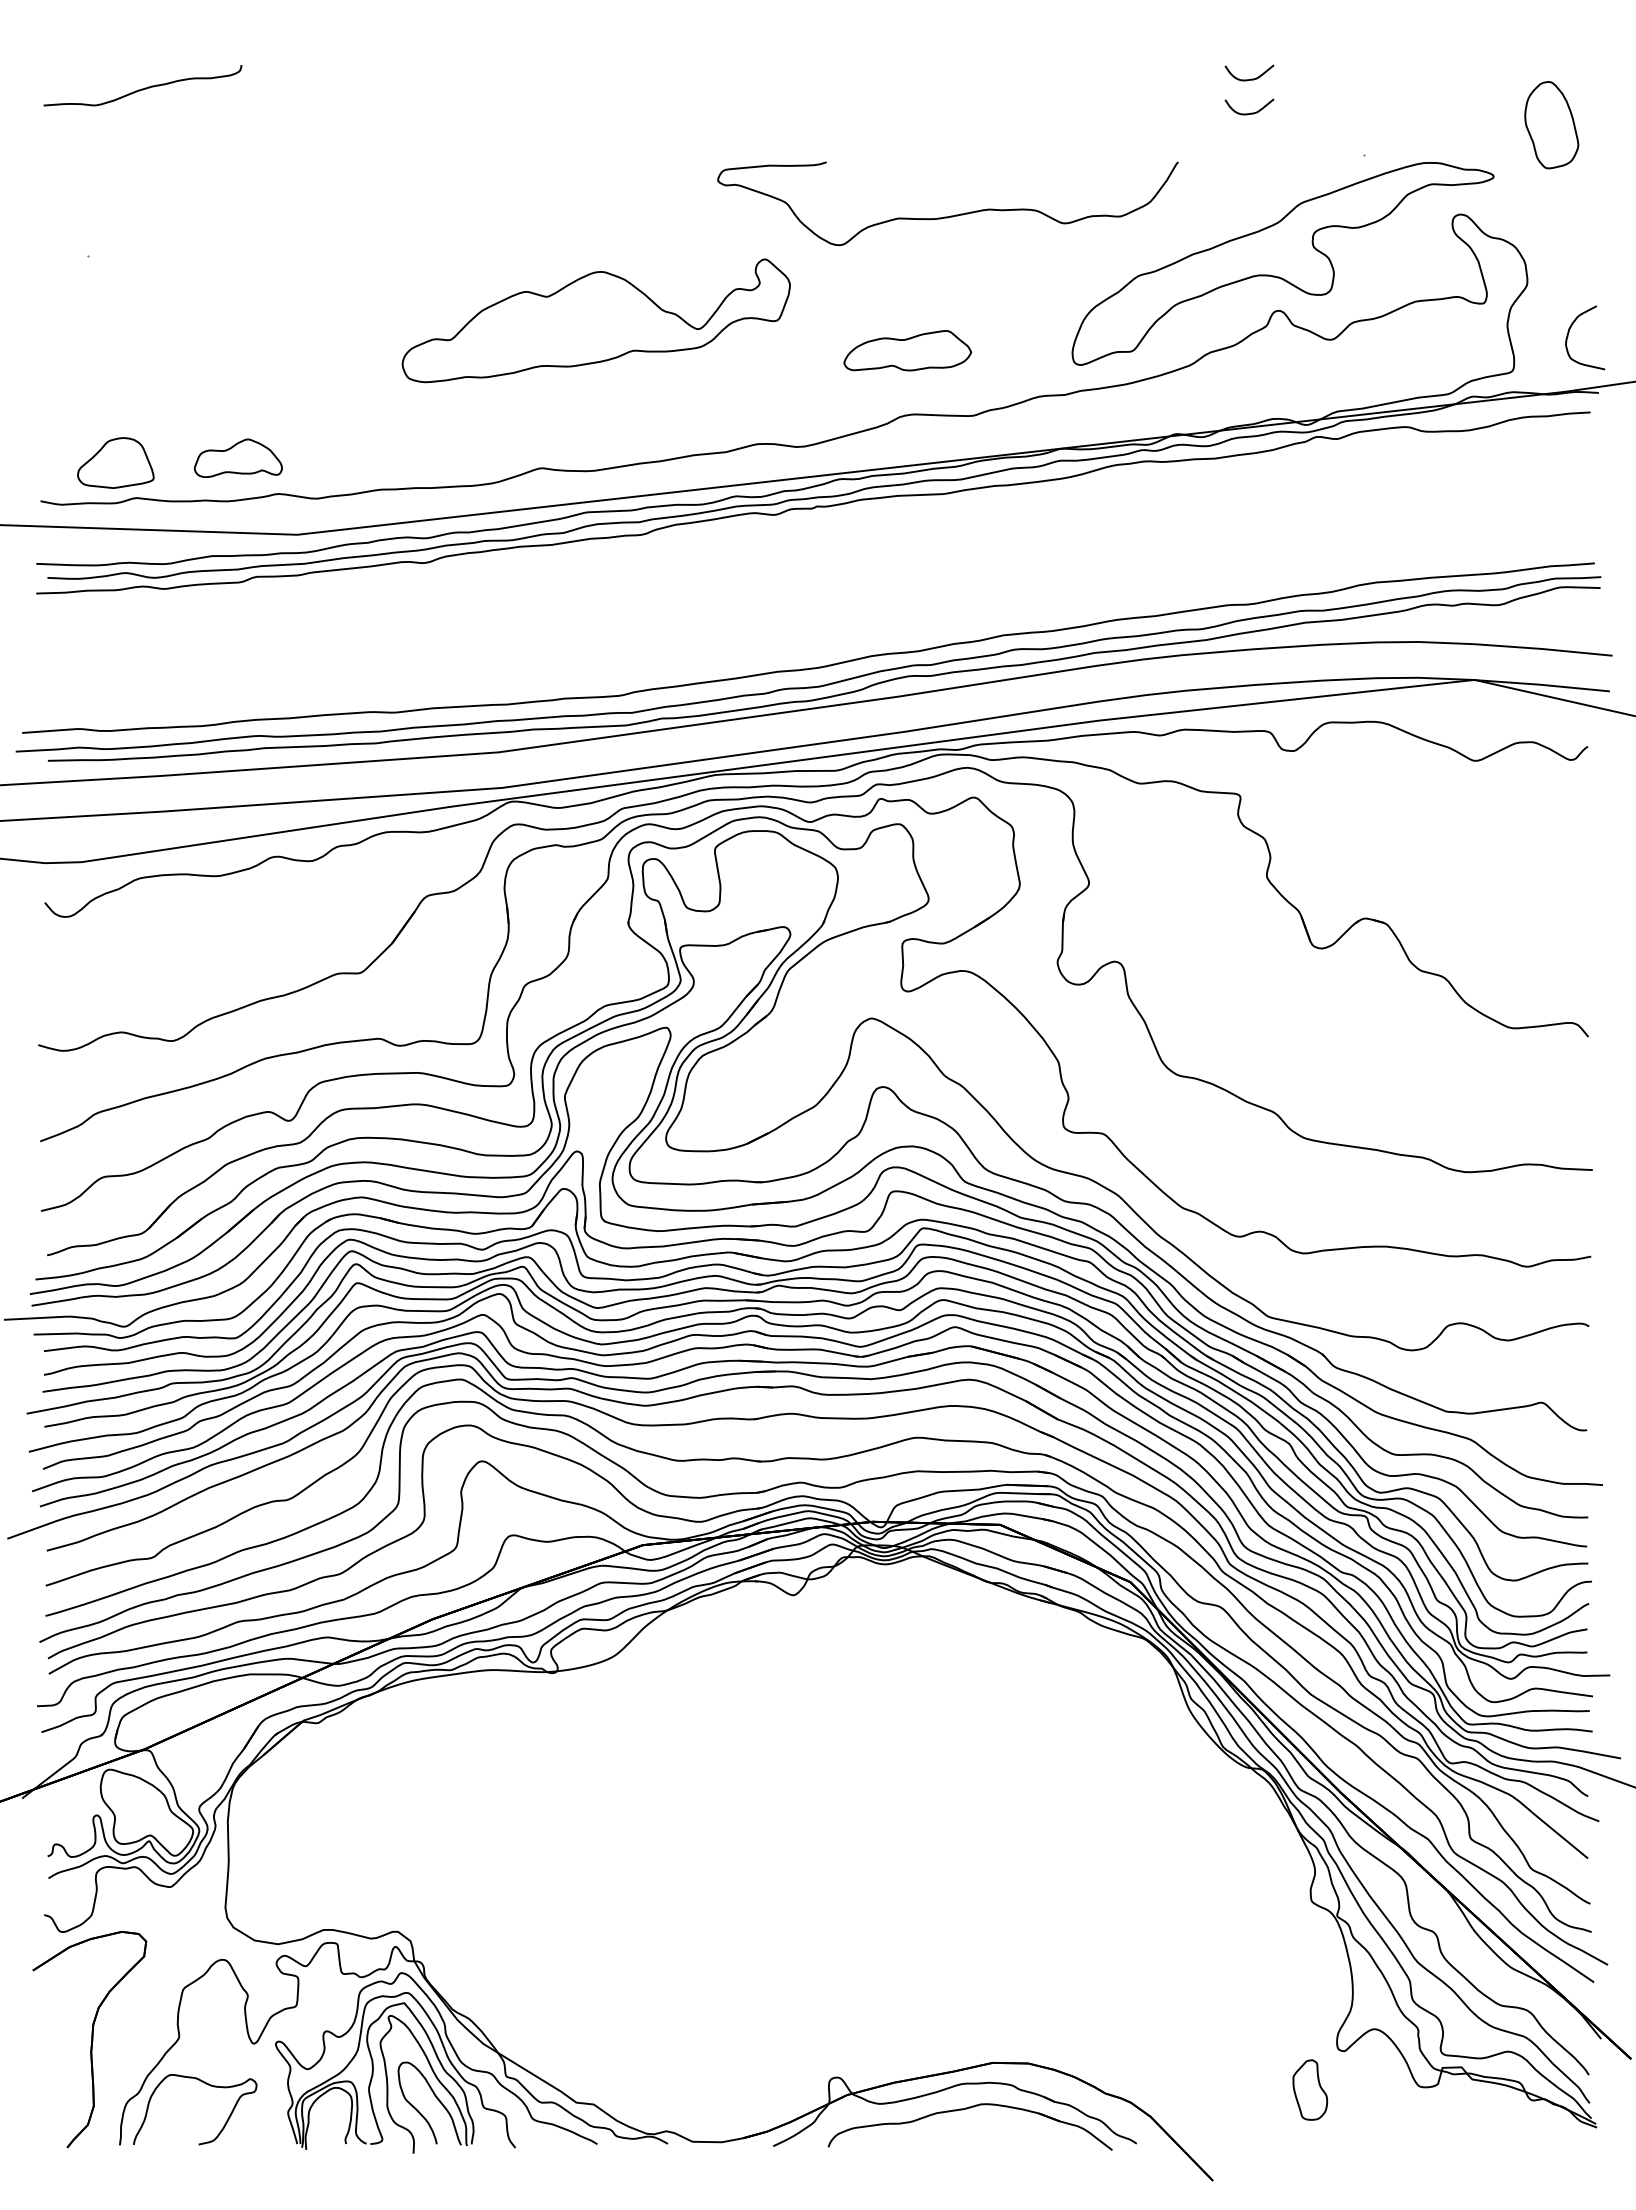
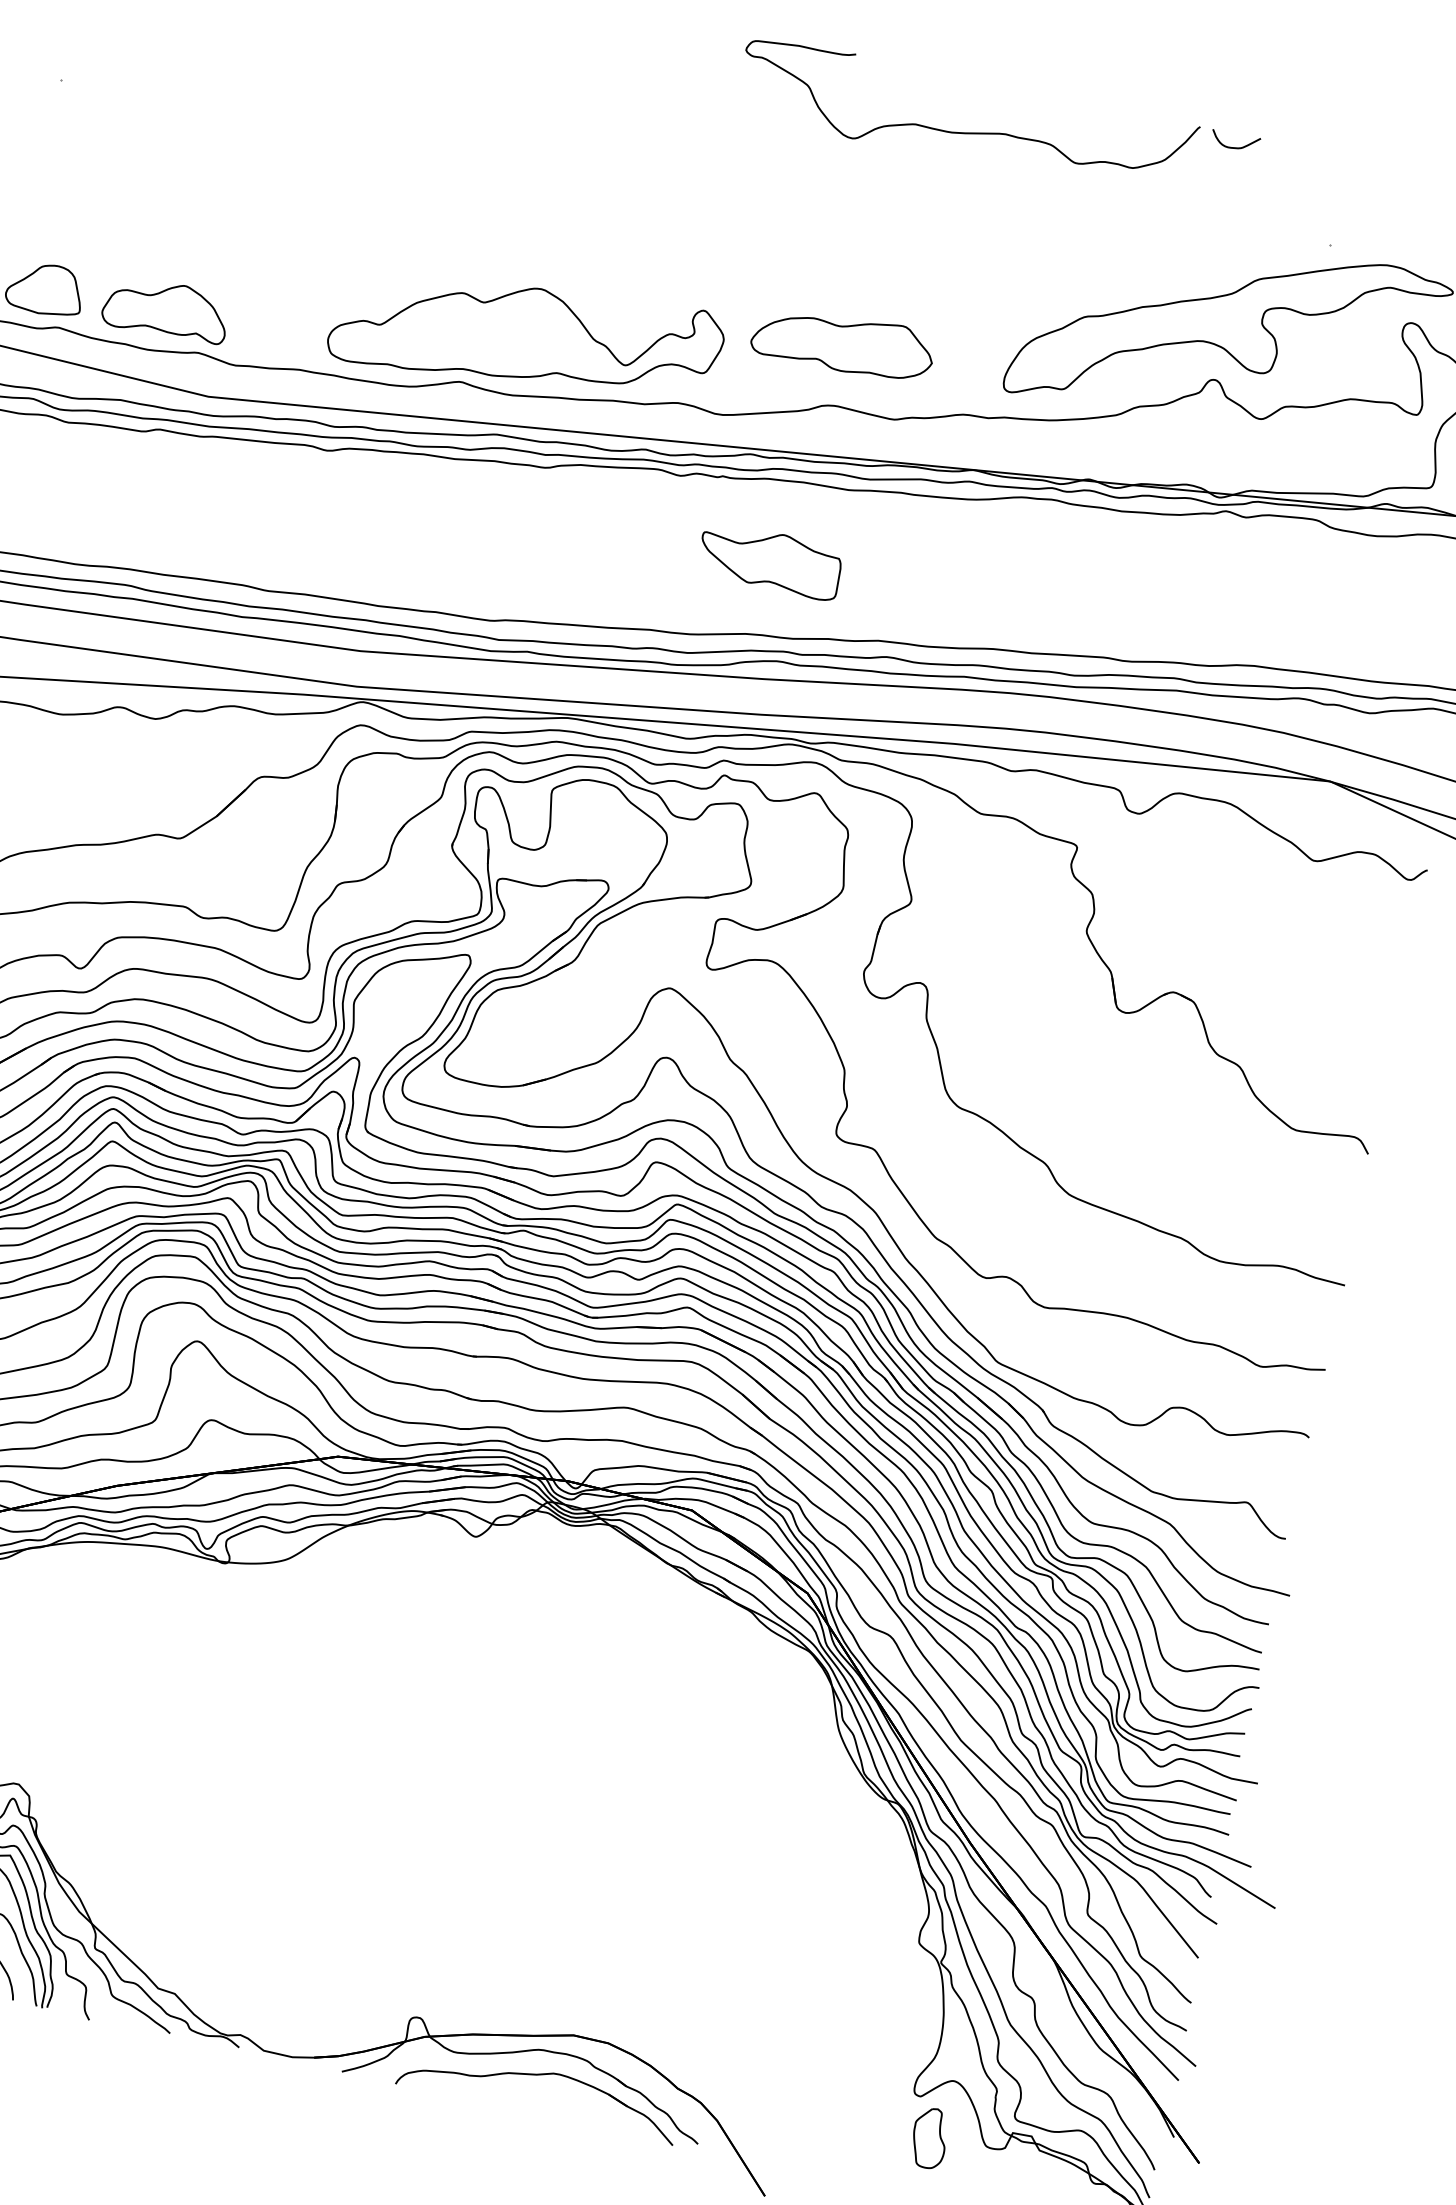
curve: (1251, 112) -> (1229, 180), removed
curve: (950, 215) -> (966, 132), moved
part: (595, 320) -> (526, 335), moved
part: (907, 350) -> (843, 342), size x1.43
part: (238, 458) -> (166, 309), size x1.43
part: (880, 579) -> (769, 560), added
part: (1310, 2089) -> (930, 2137), moved

